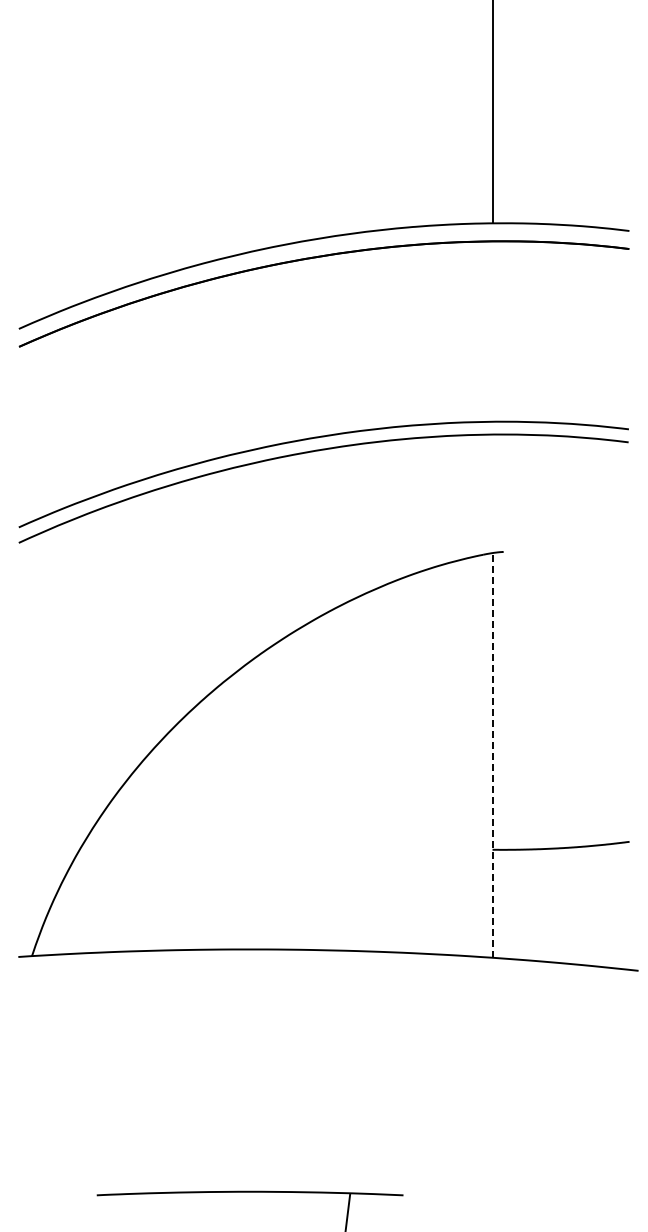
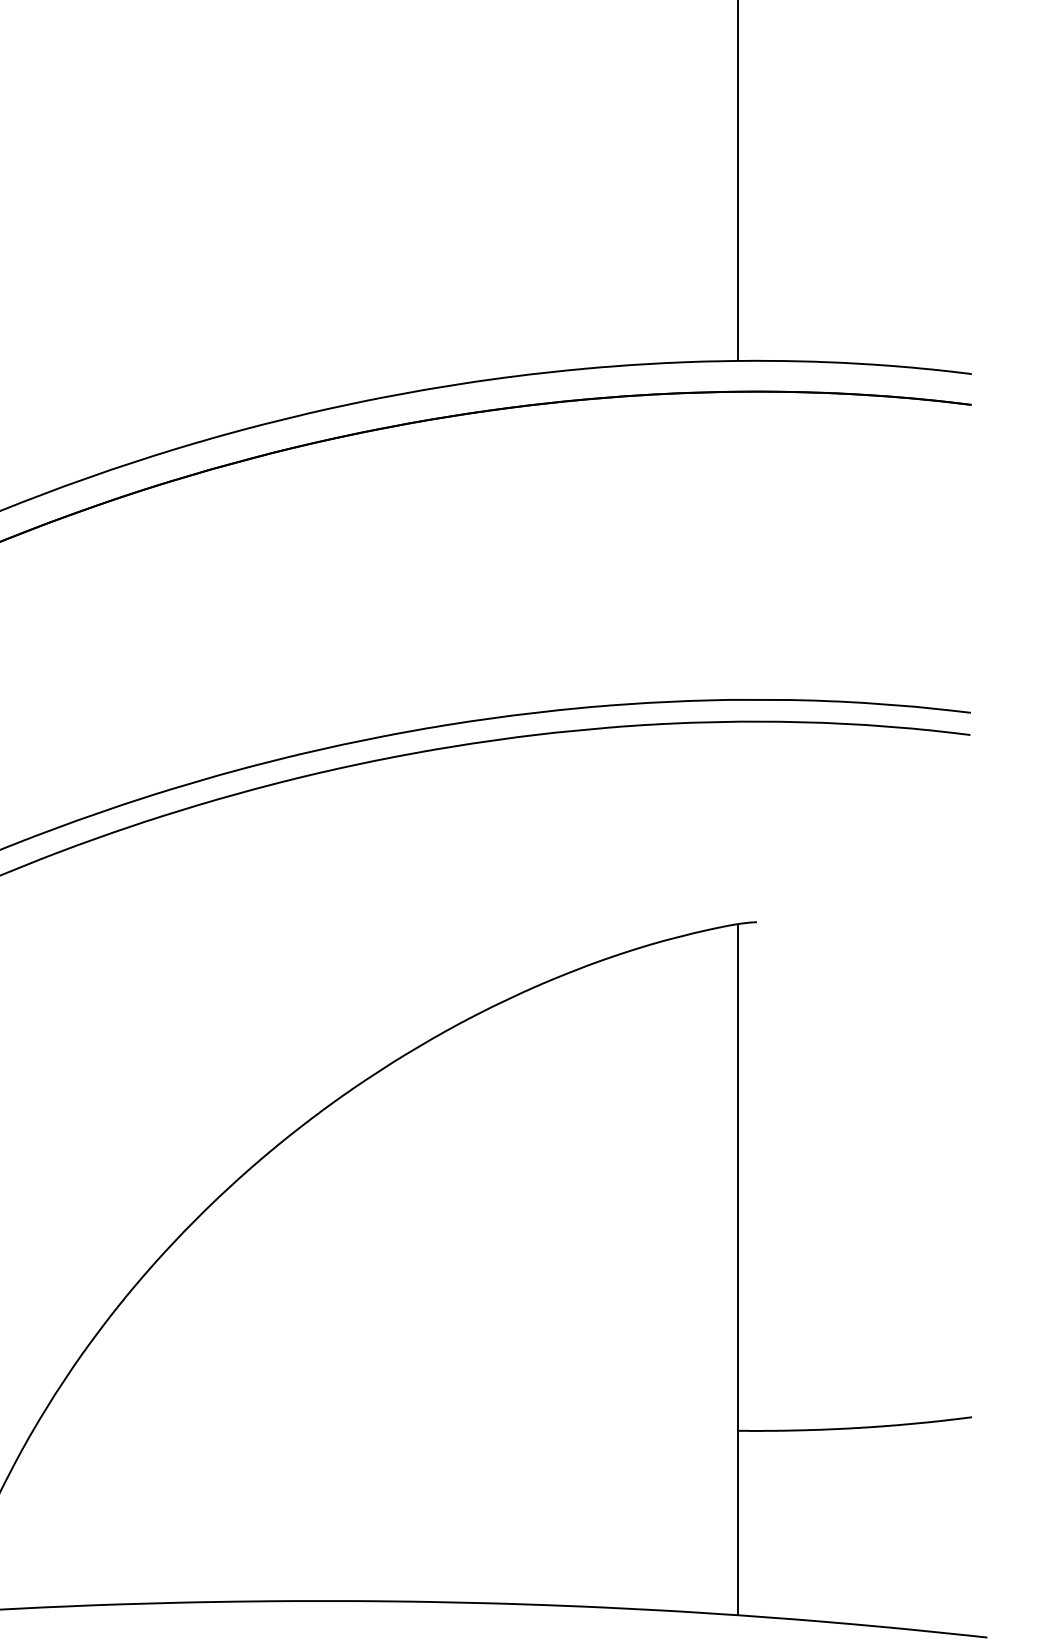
line: (492, 754) -> (737, 1268), dashed -> solid

